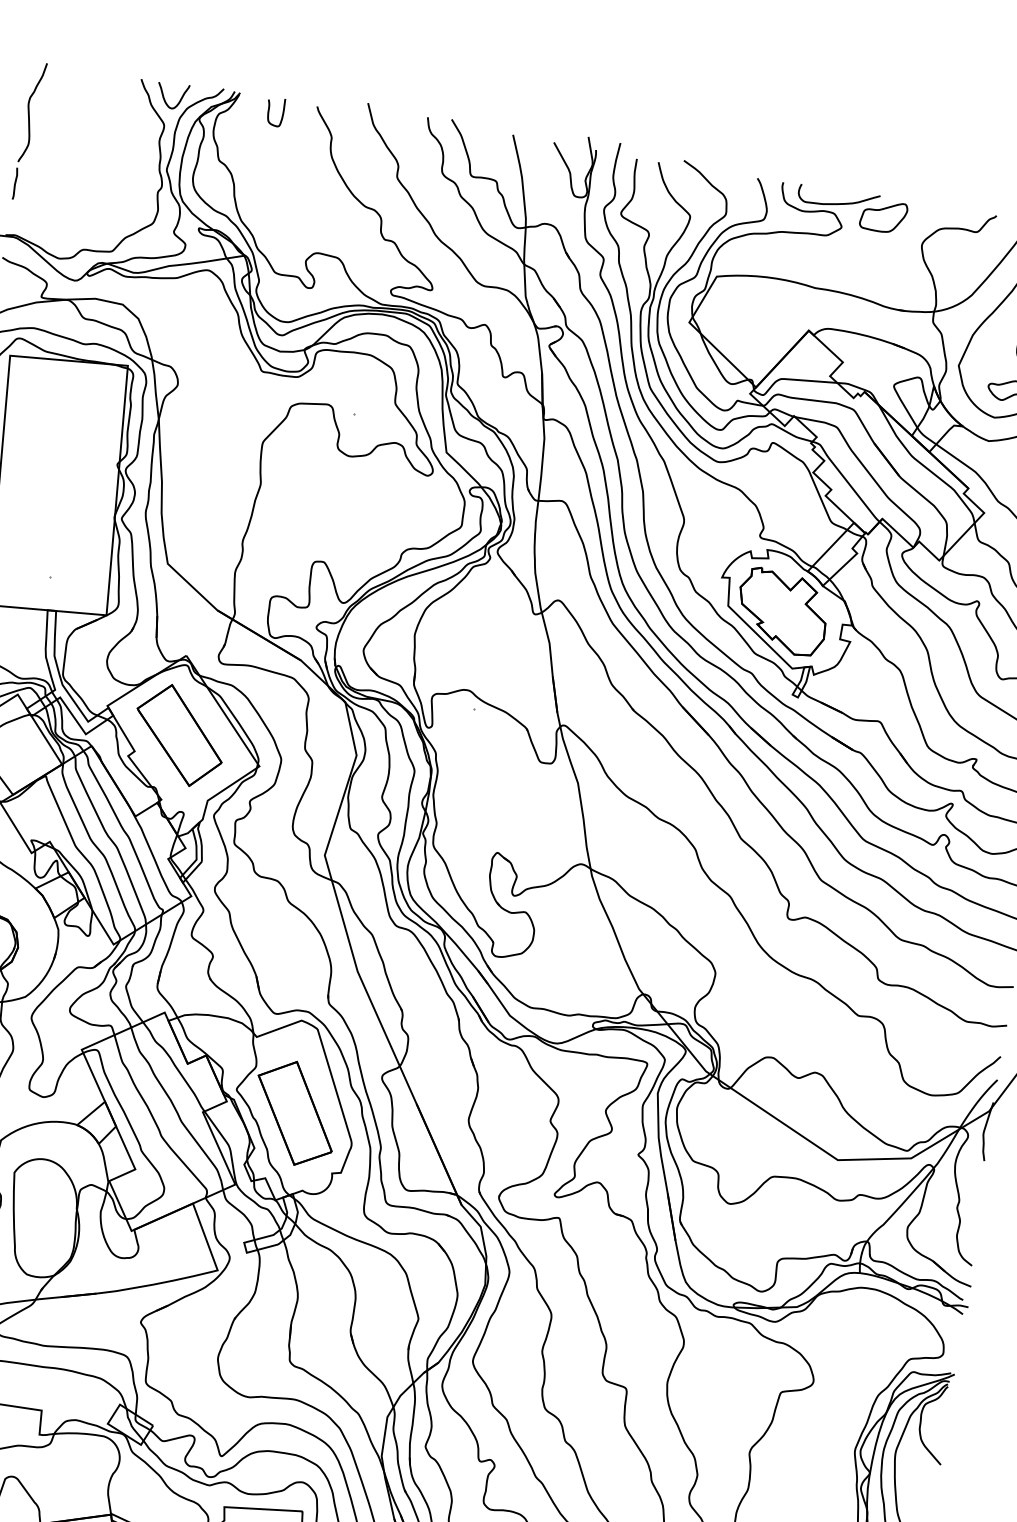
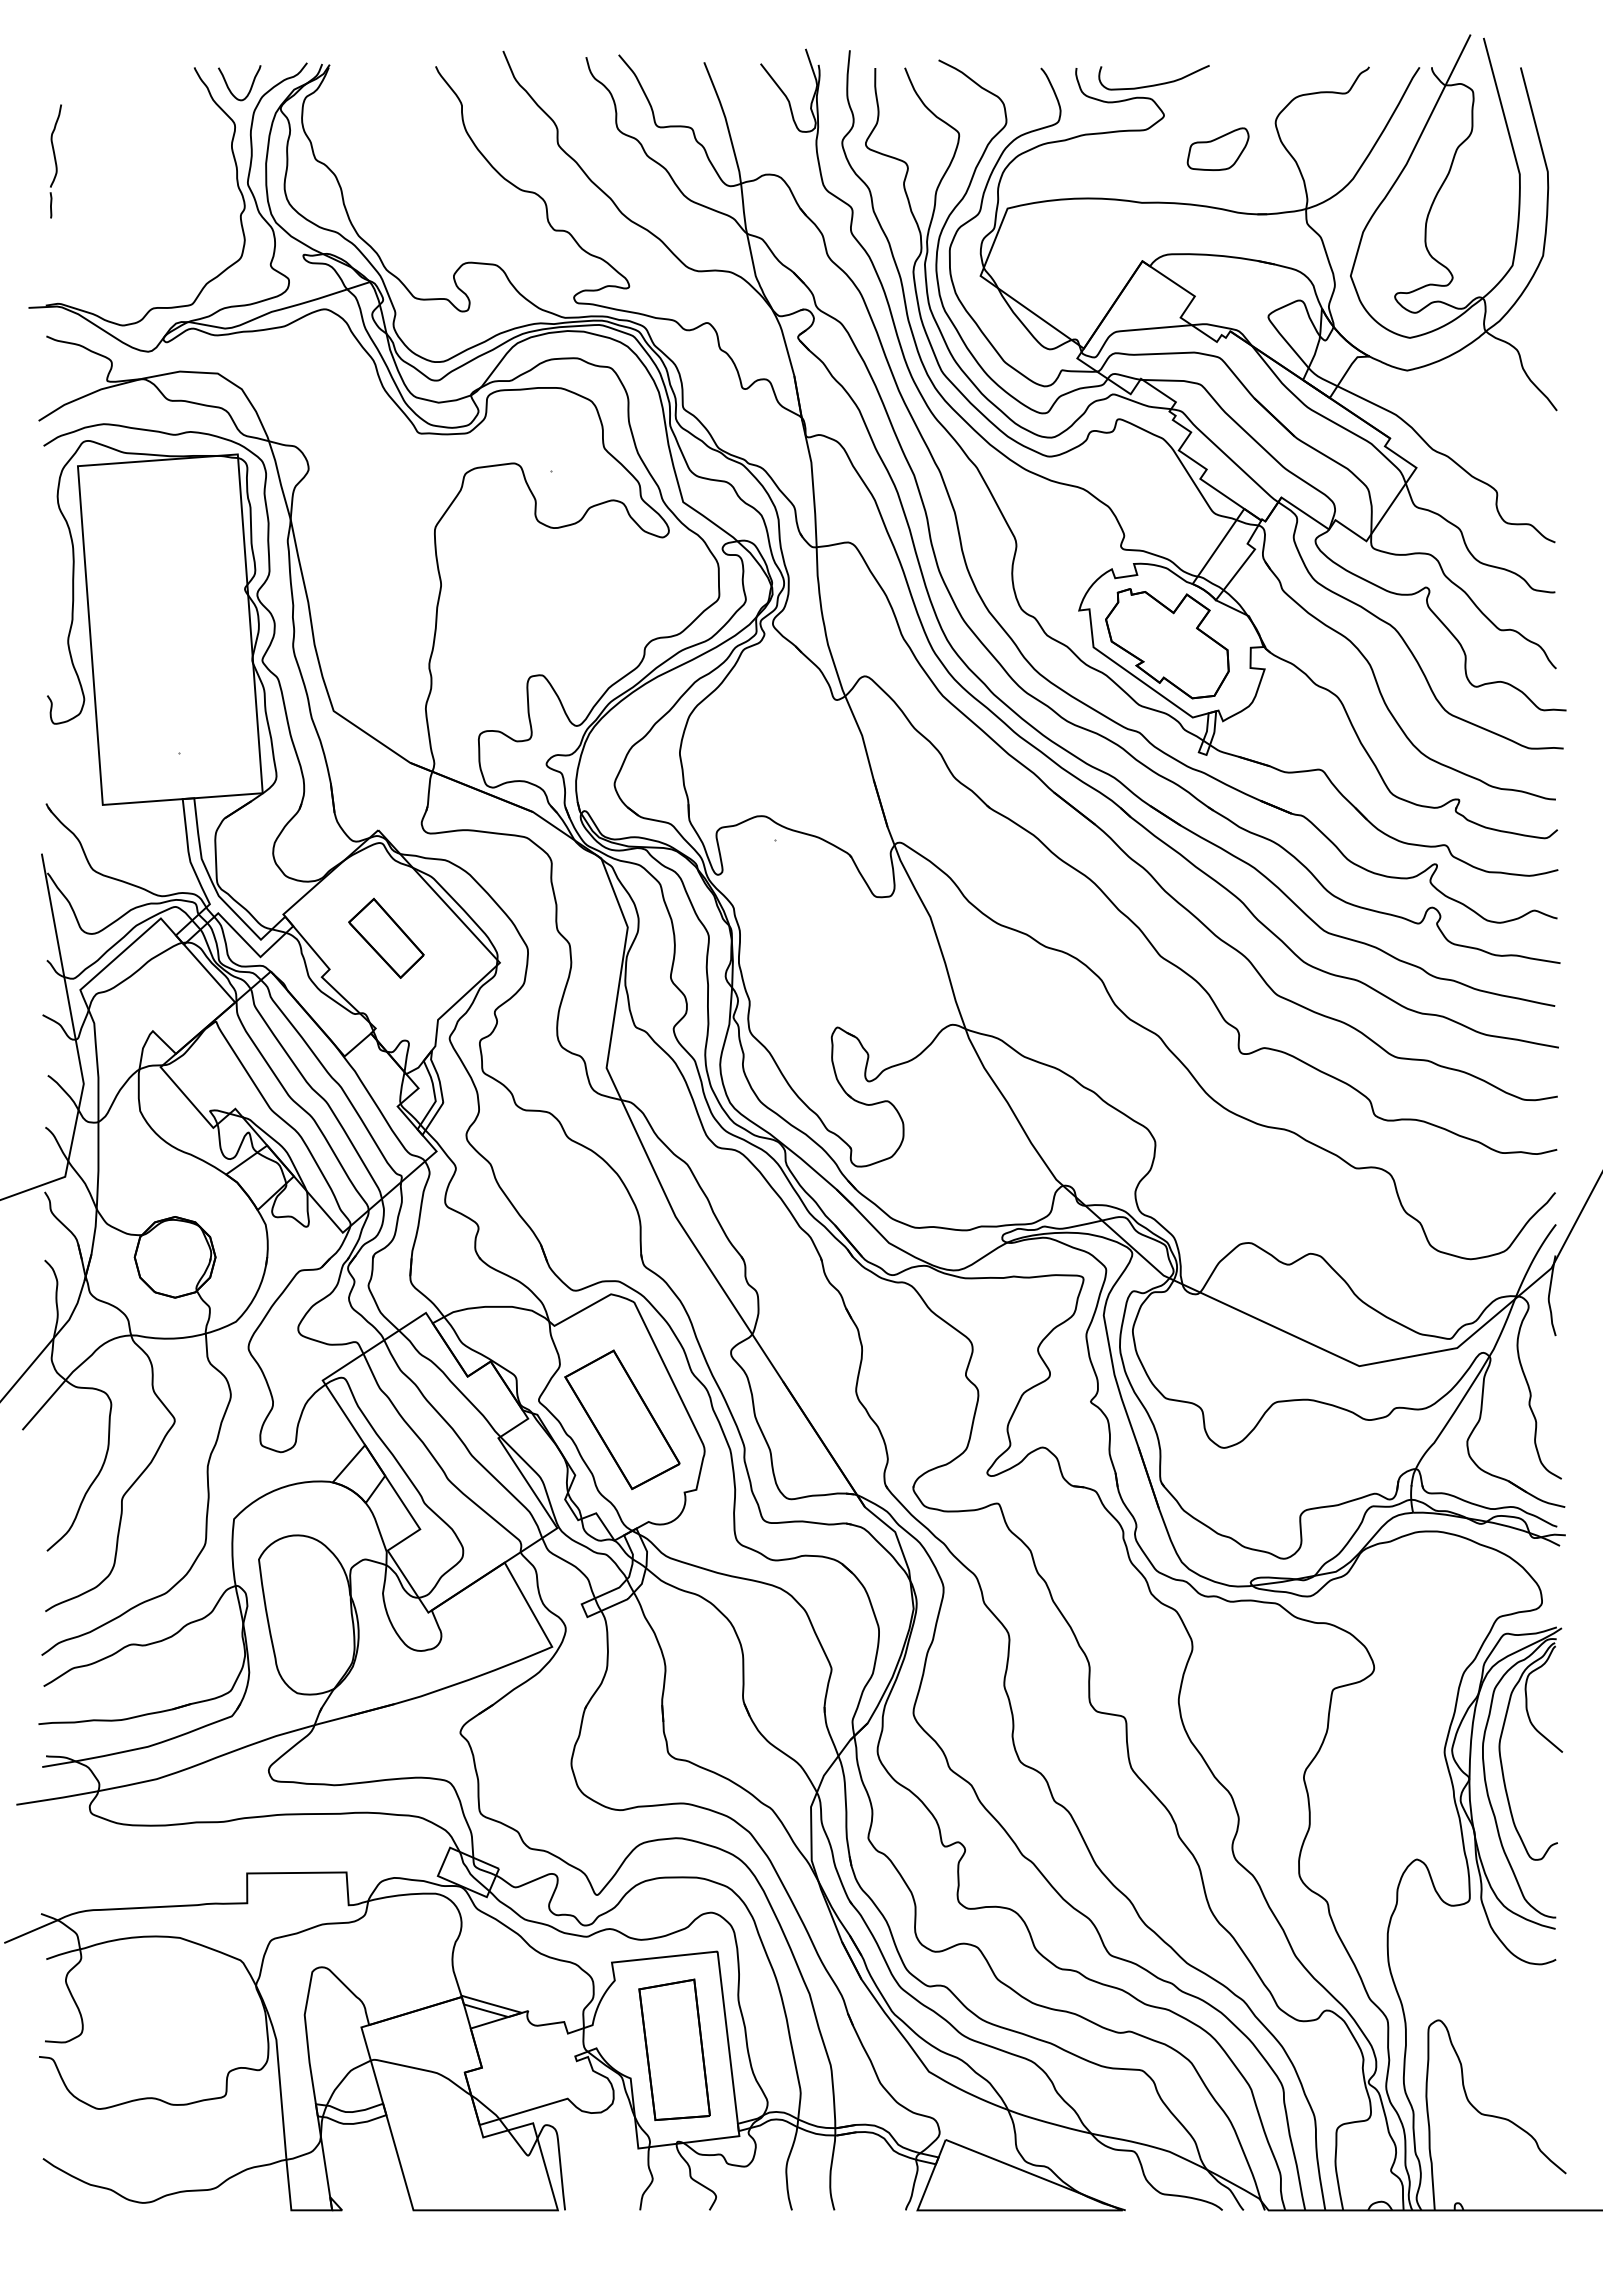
curve: (269, 110) -> (372, 82), removed
part: (29, 131) -> (55, 161), size x0.6
part: (883, 215) -> (1217, 148), moved
part: (179, 735) -> (386, 938), size x0.6

